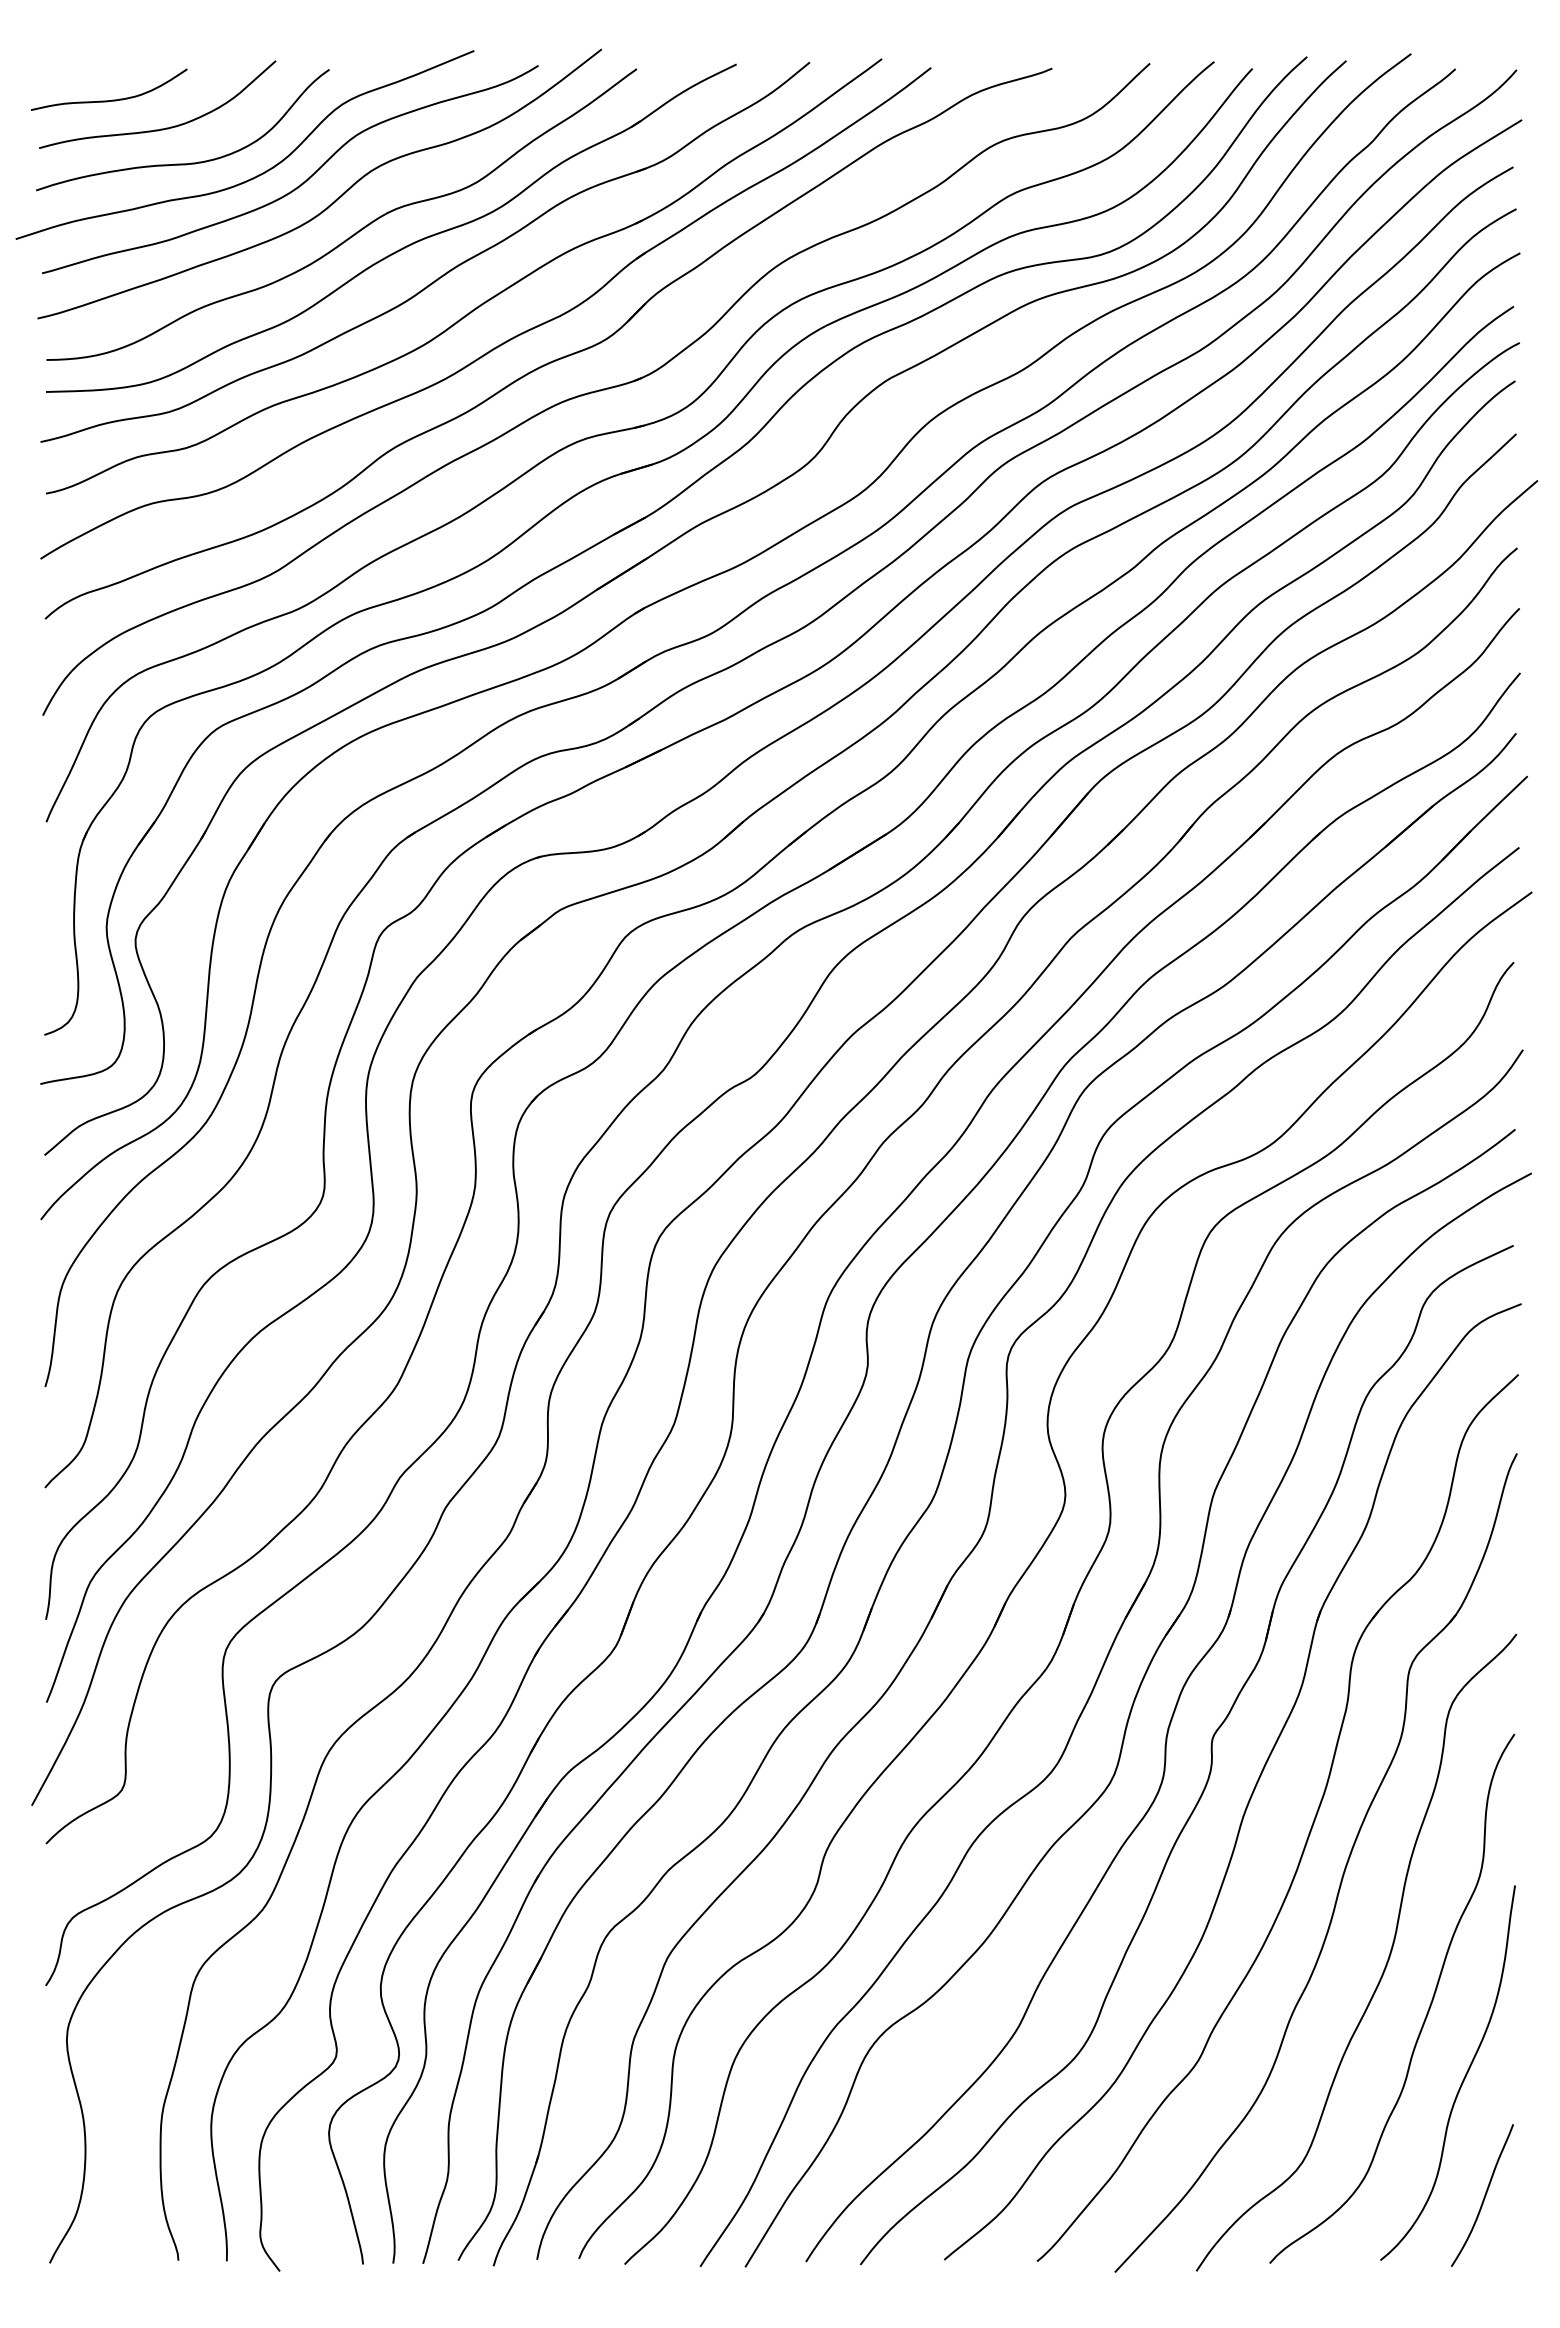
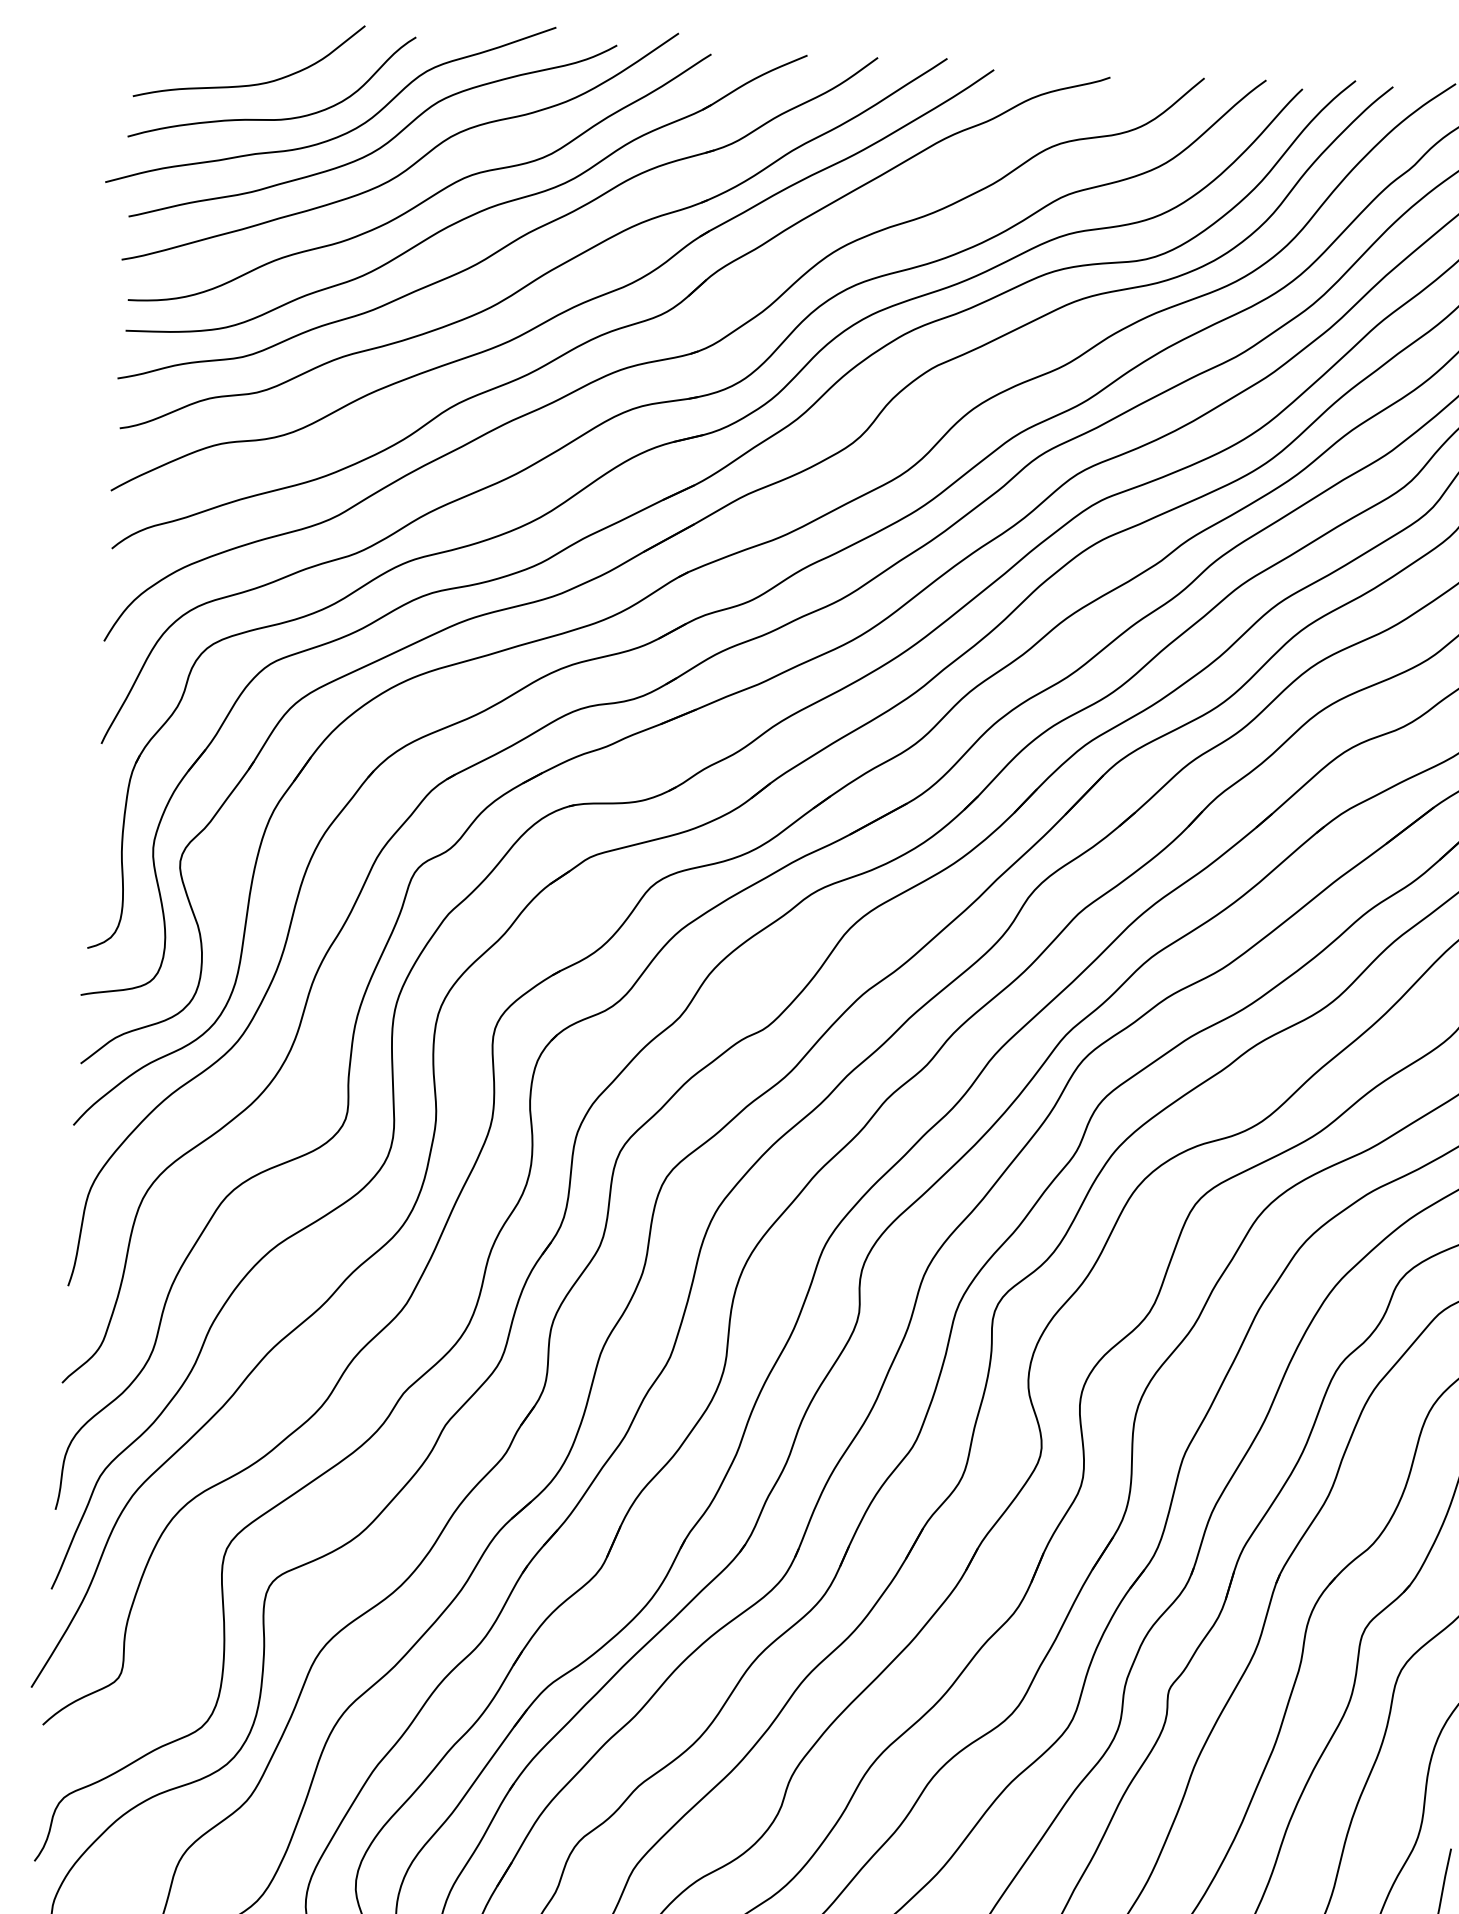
curve: (112, 99) -> (206, 53), removed

